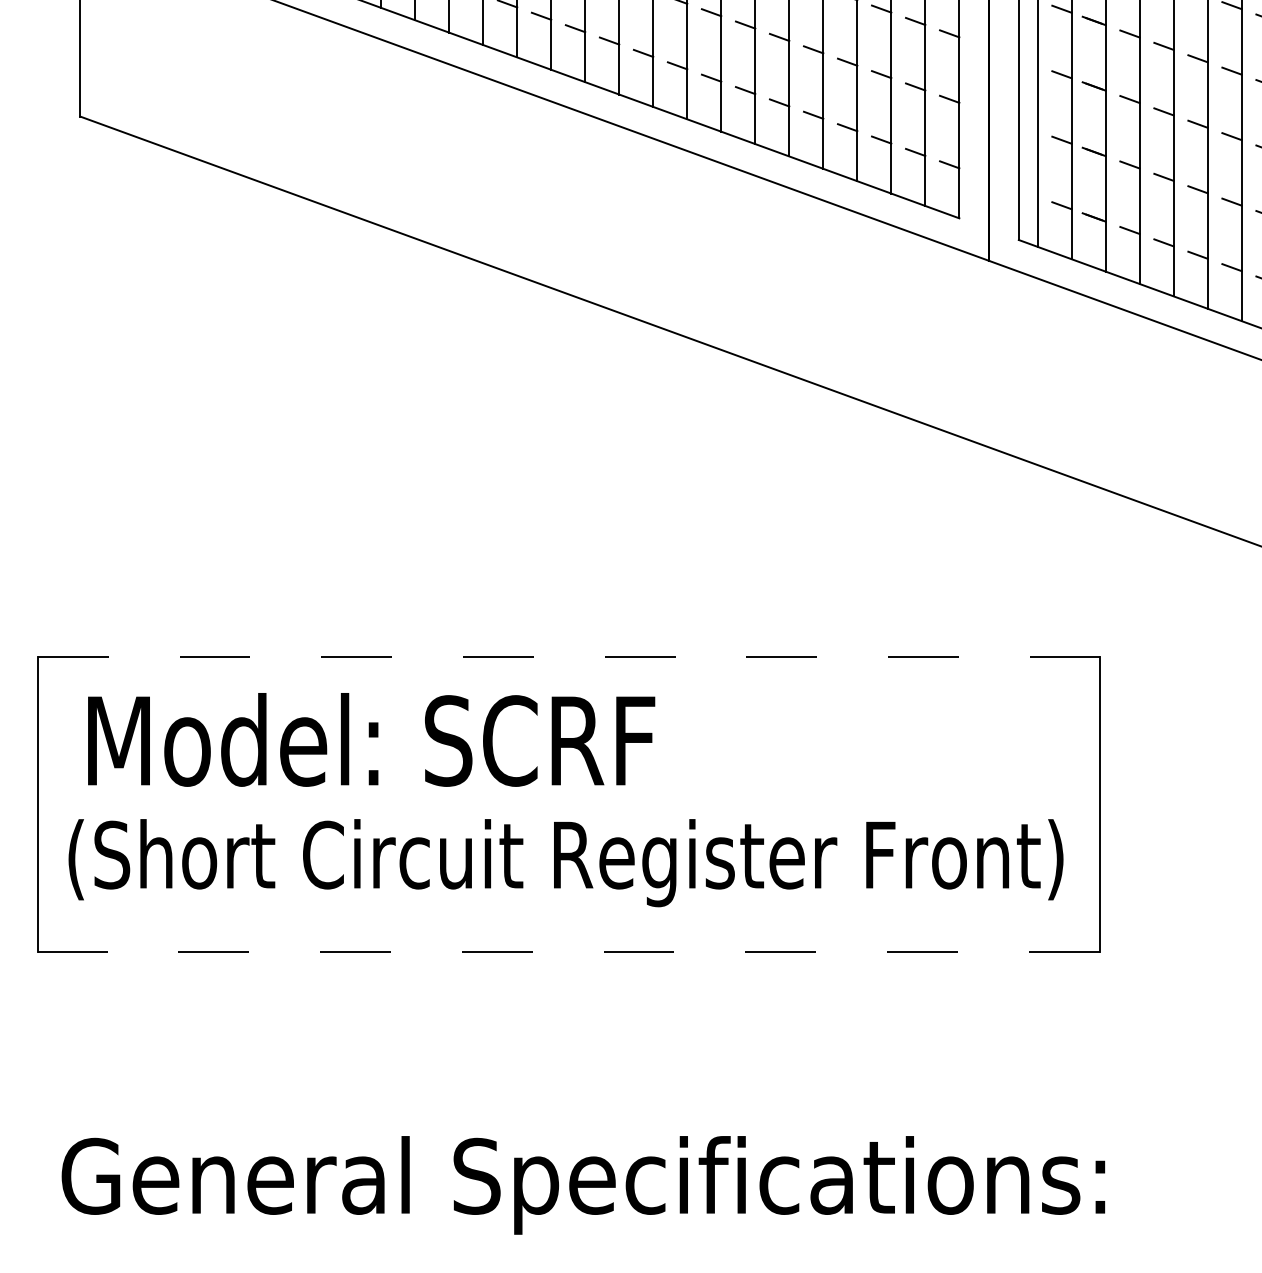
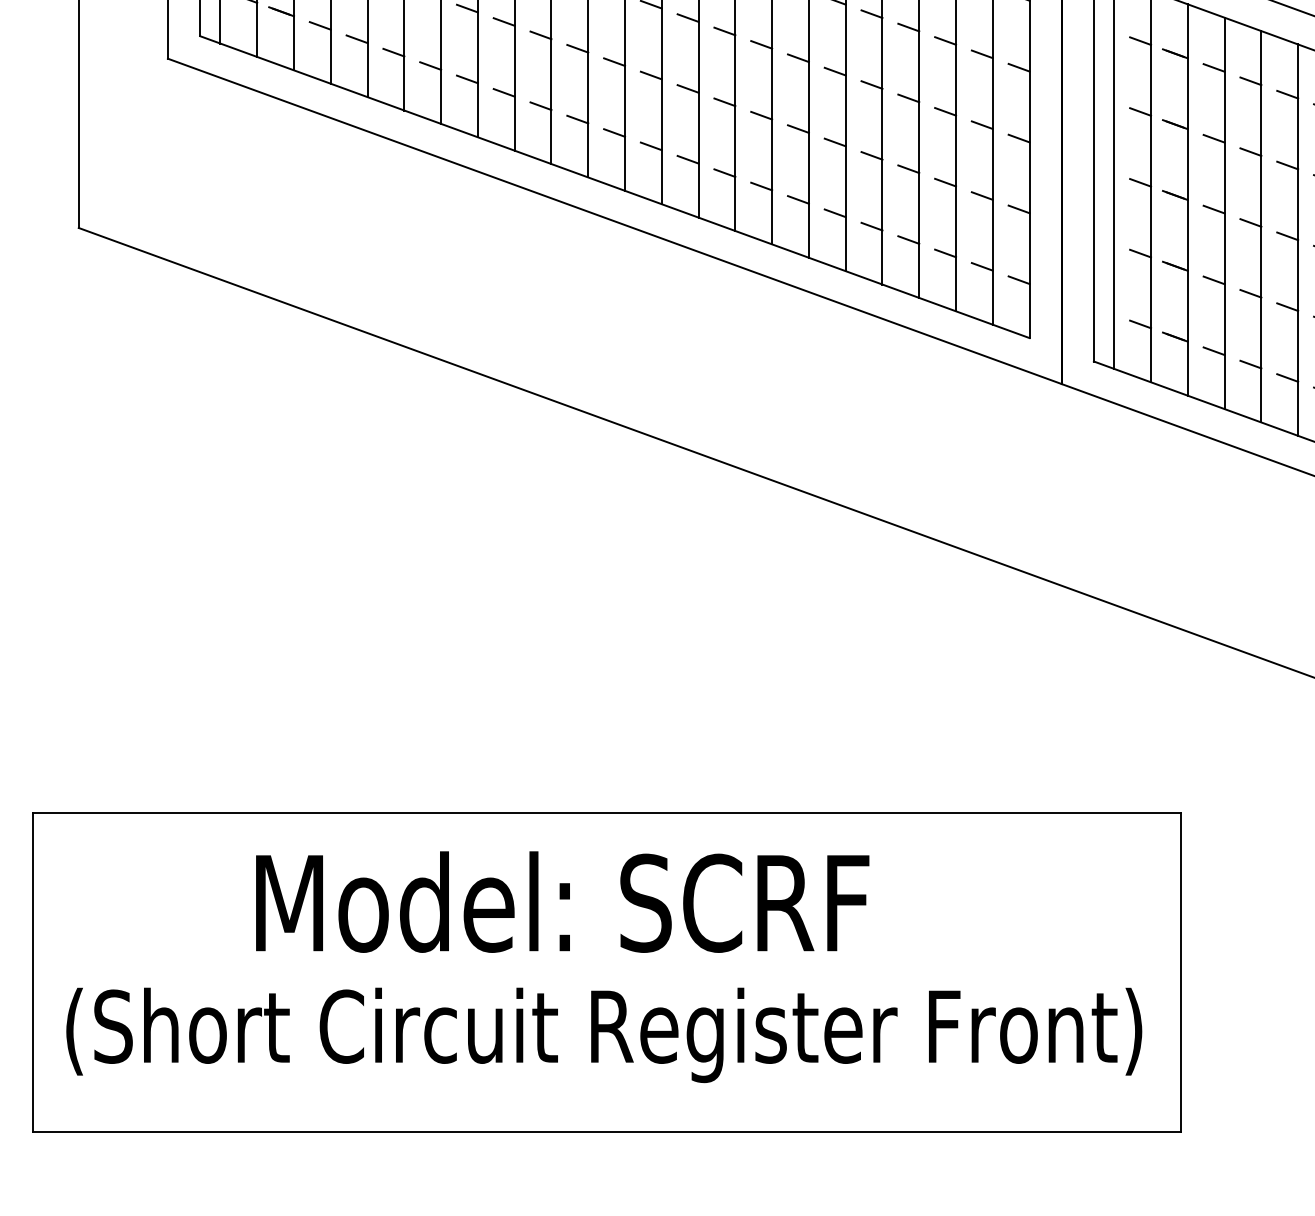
line: (568, 657) -> (606, 812), dashed -> solid
text: (371, 739) -> (562, 901), moved
line: (568, 952) -> (606, 1132), dashed -> solid

